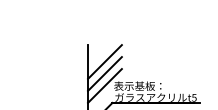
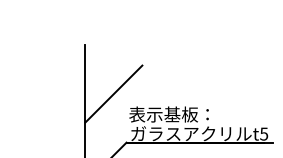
line: (104, 61) -> (113, 73), removed
line: (104, 85) -> (113, 113), removed

